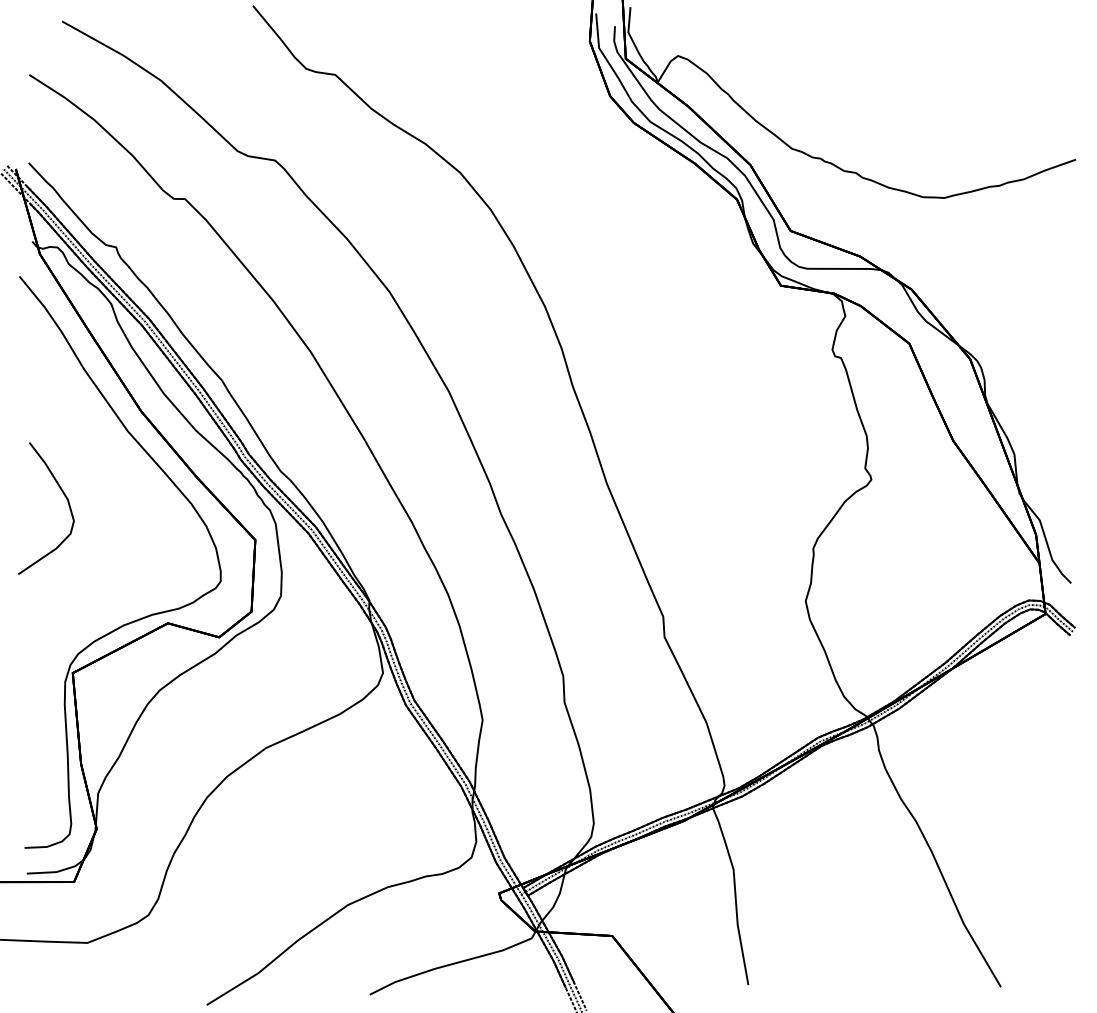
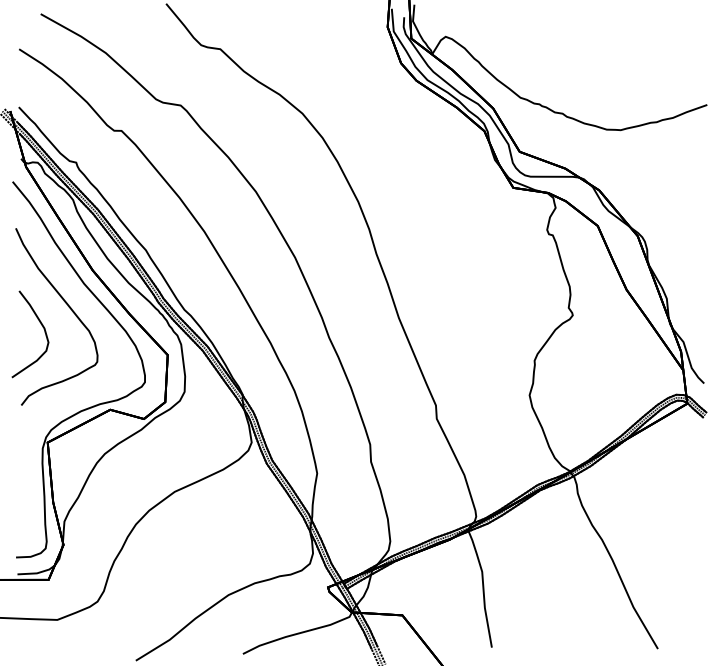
curve: (104, 467) -> (68, 307), added

